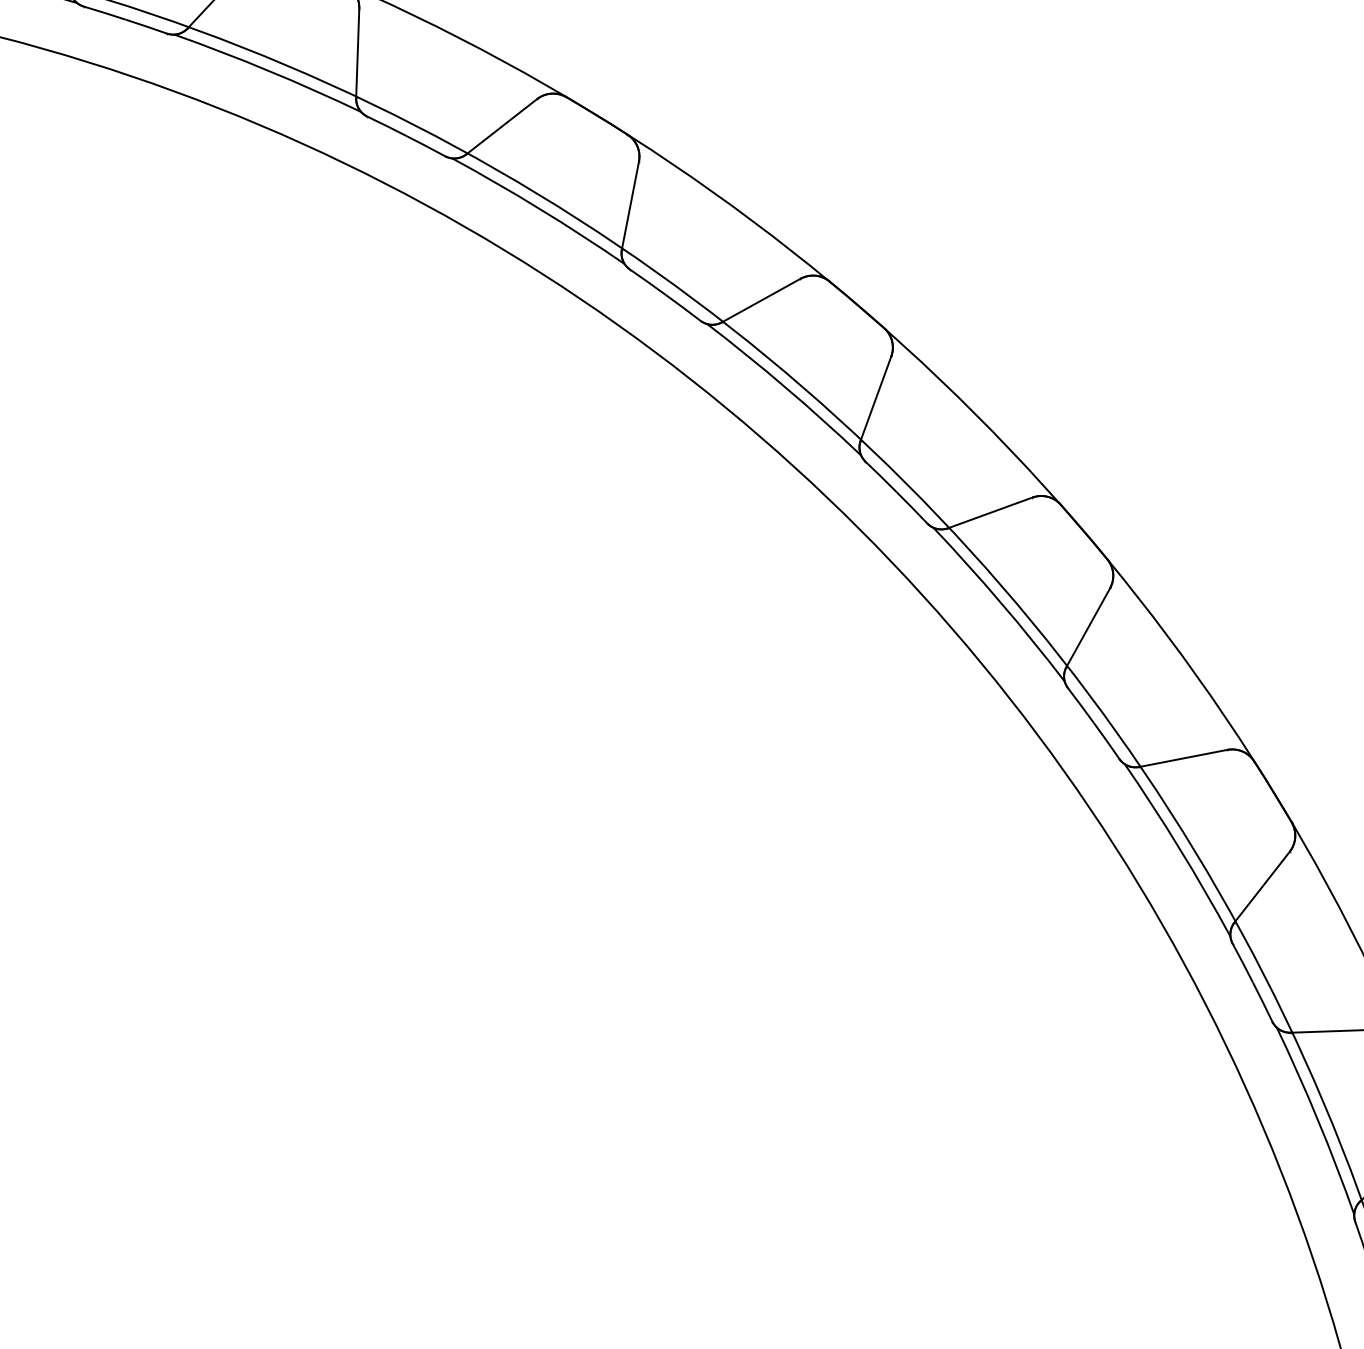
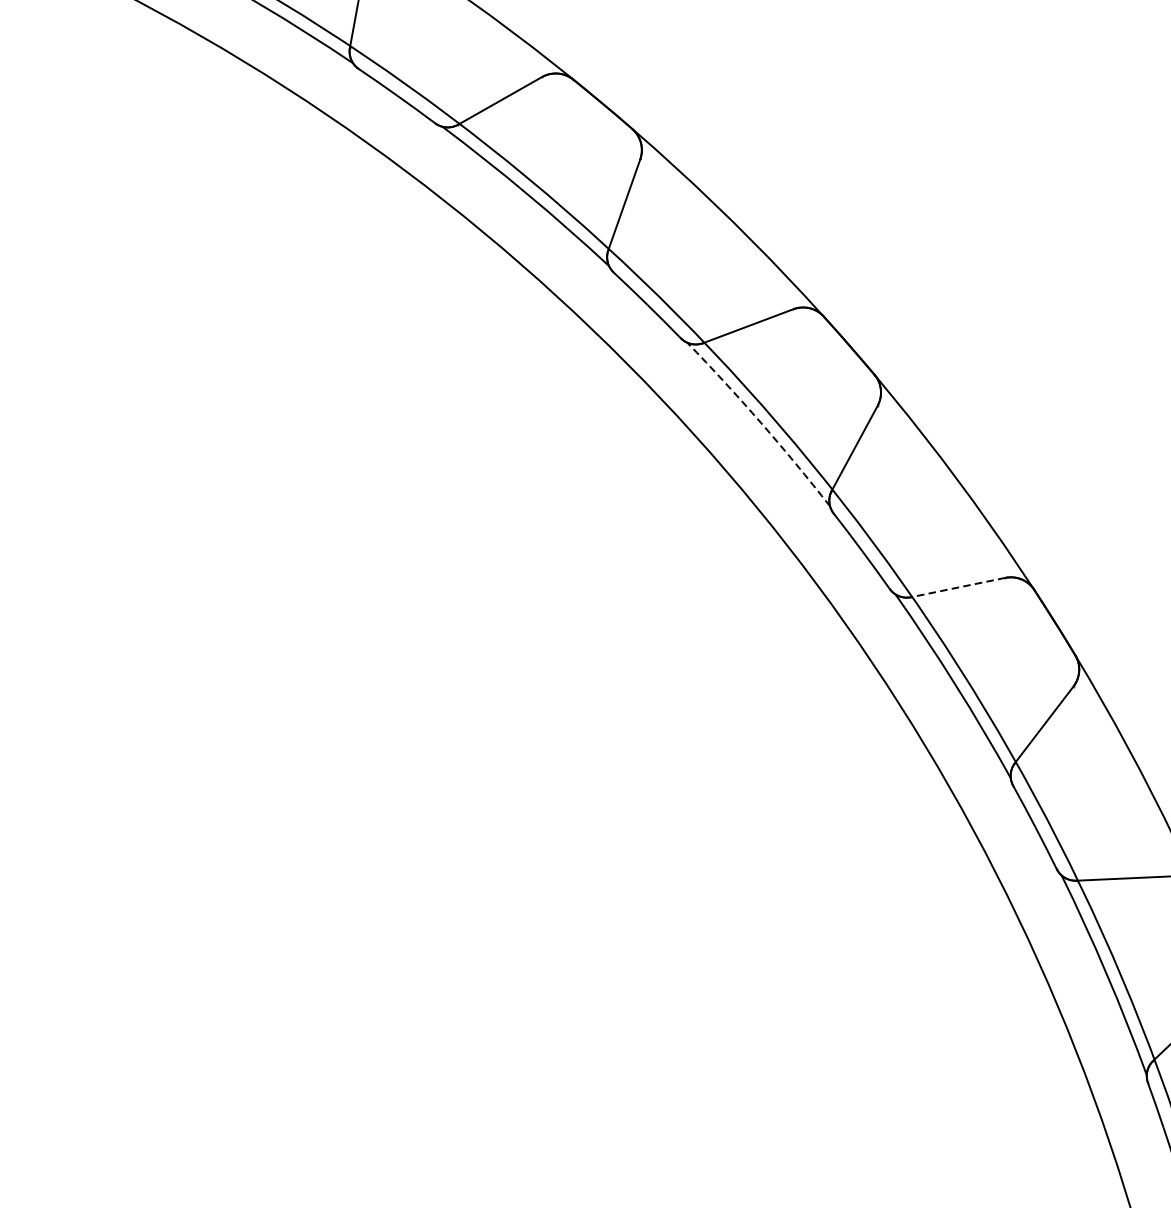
arc: (785, 387) -> (760, 422), solid -> dashed
line: (990, 512) -> (958, 587), solid -> dashed

